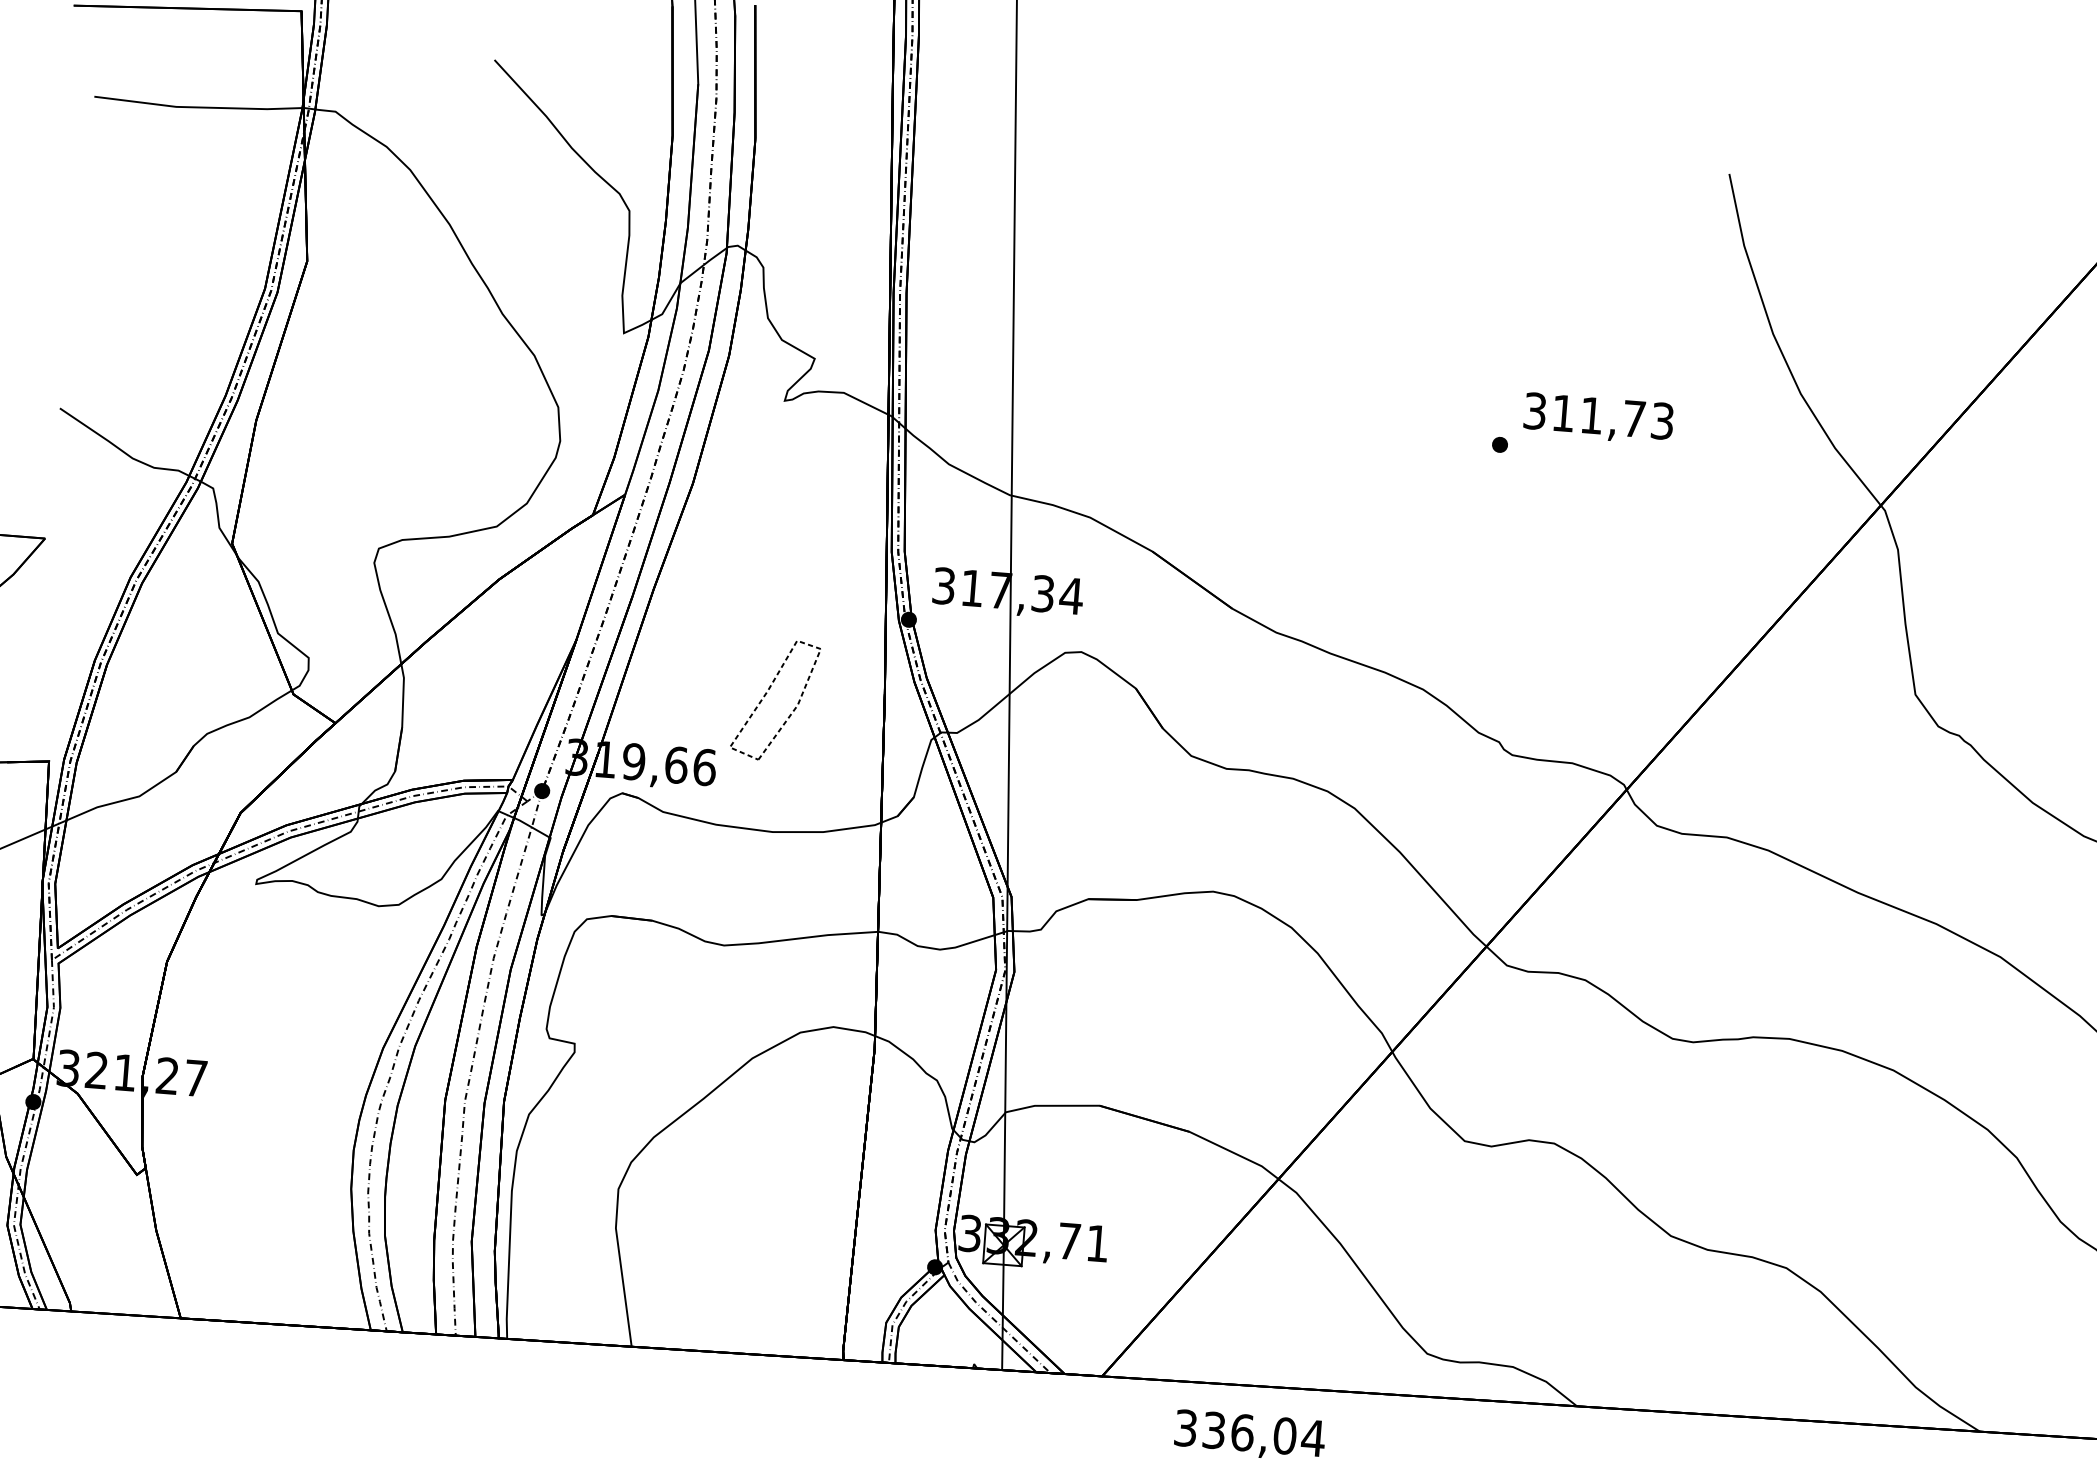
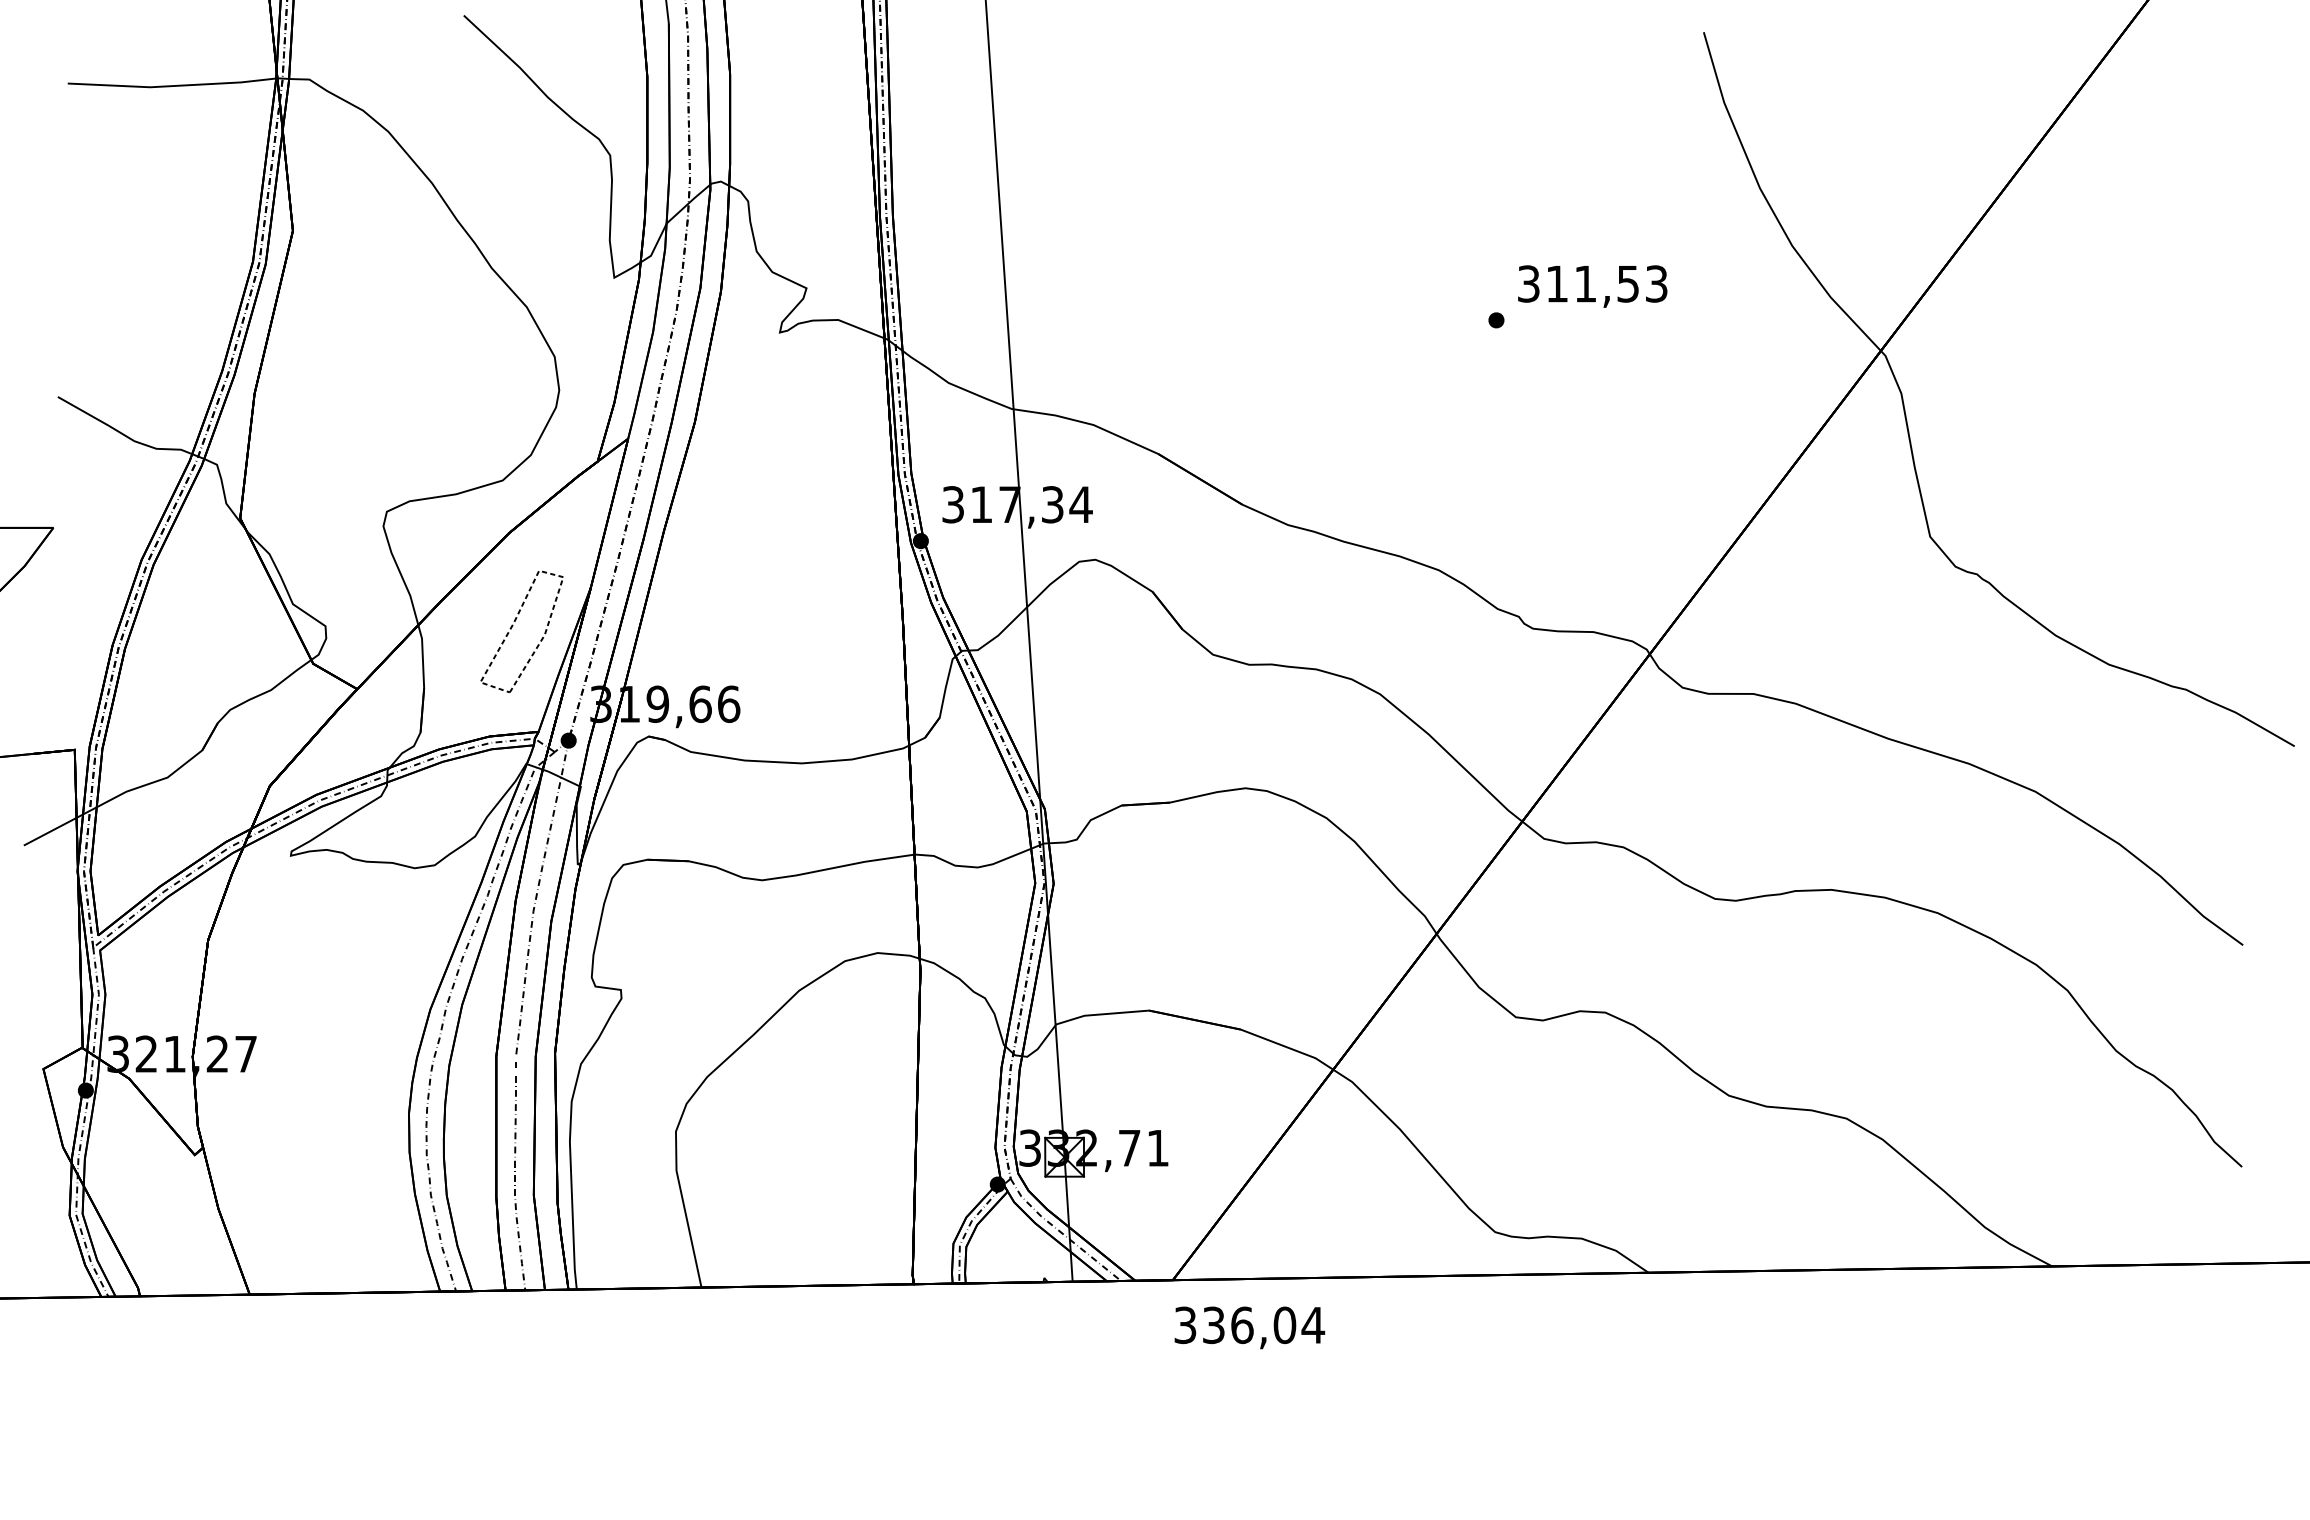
text: (1633, 419) -> (1627, 284), 311,73 -> 311,53
part: (766, 695) -> (512, 627), moved
text: (1249, 1435) -> (1249, 1327), moved

